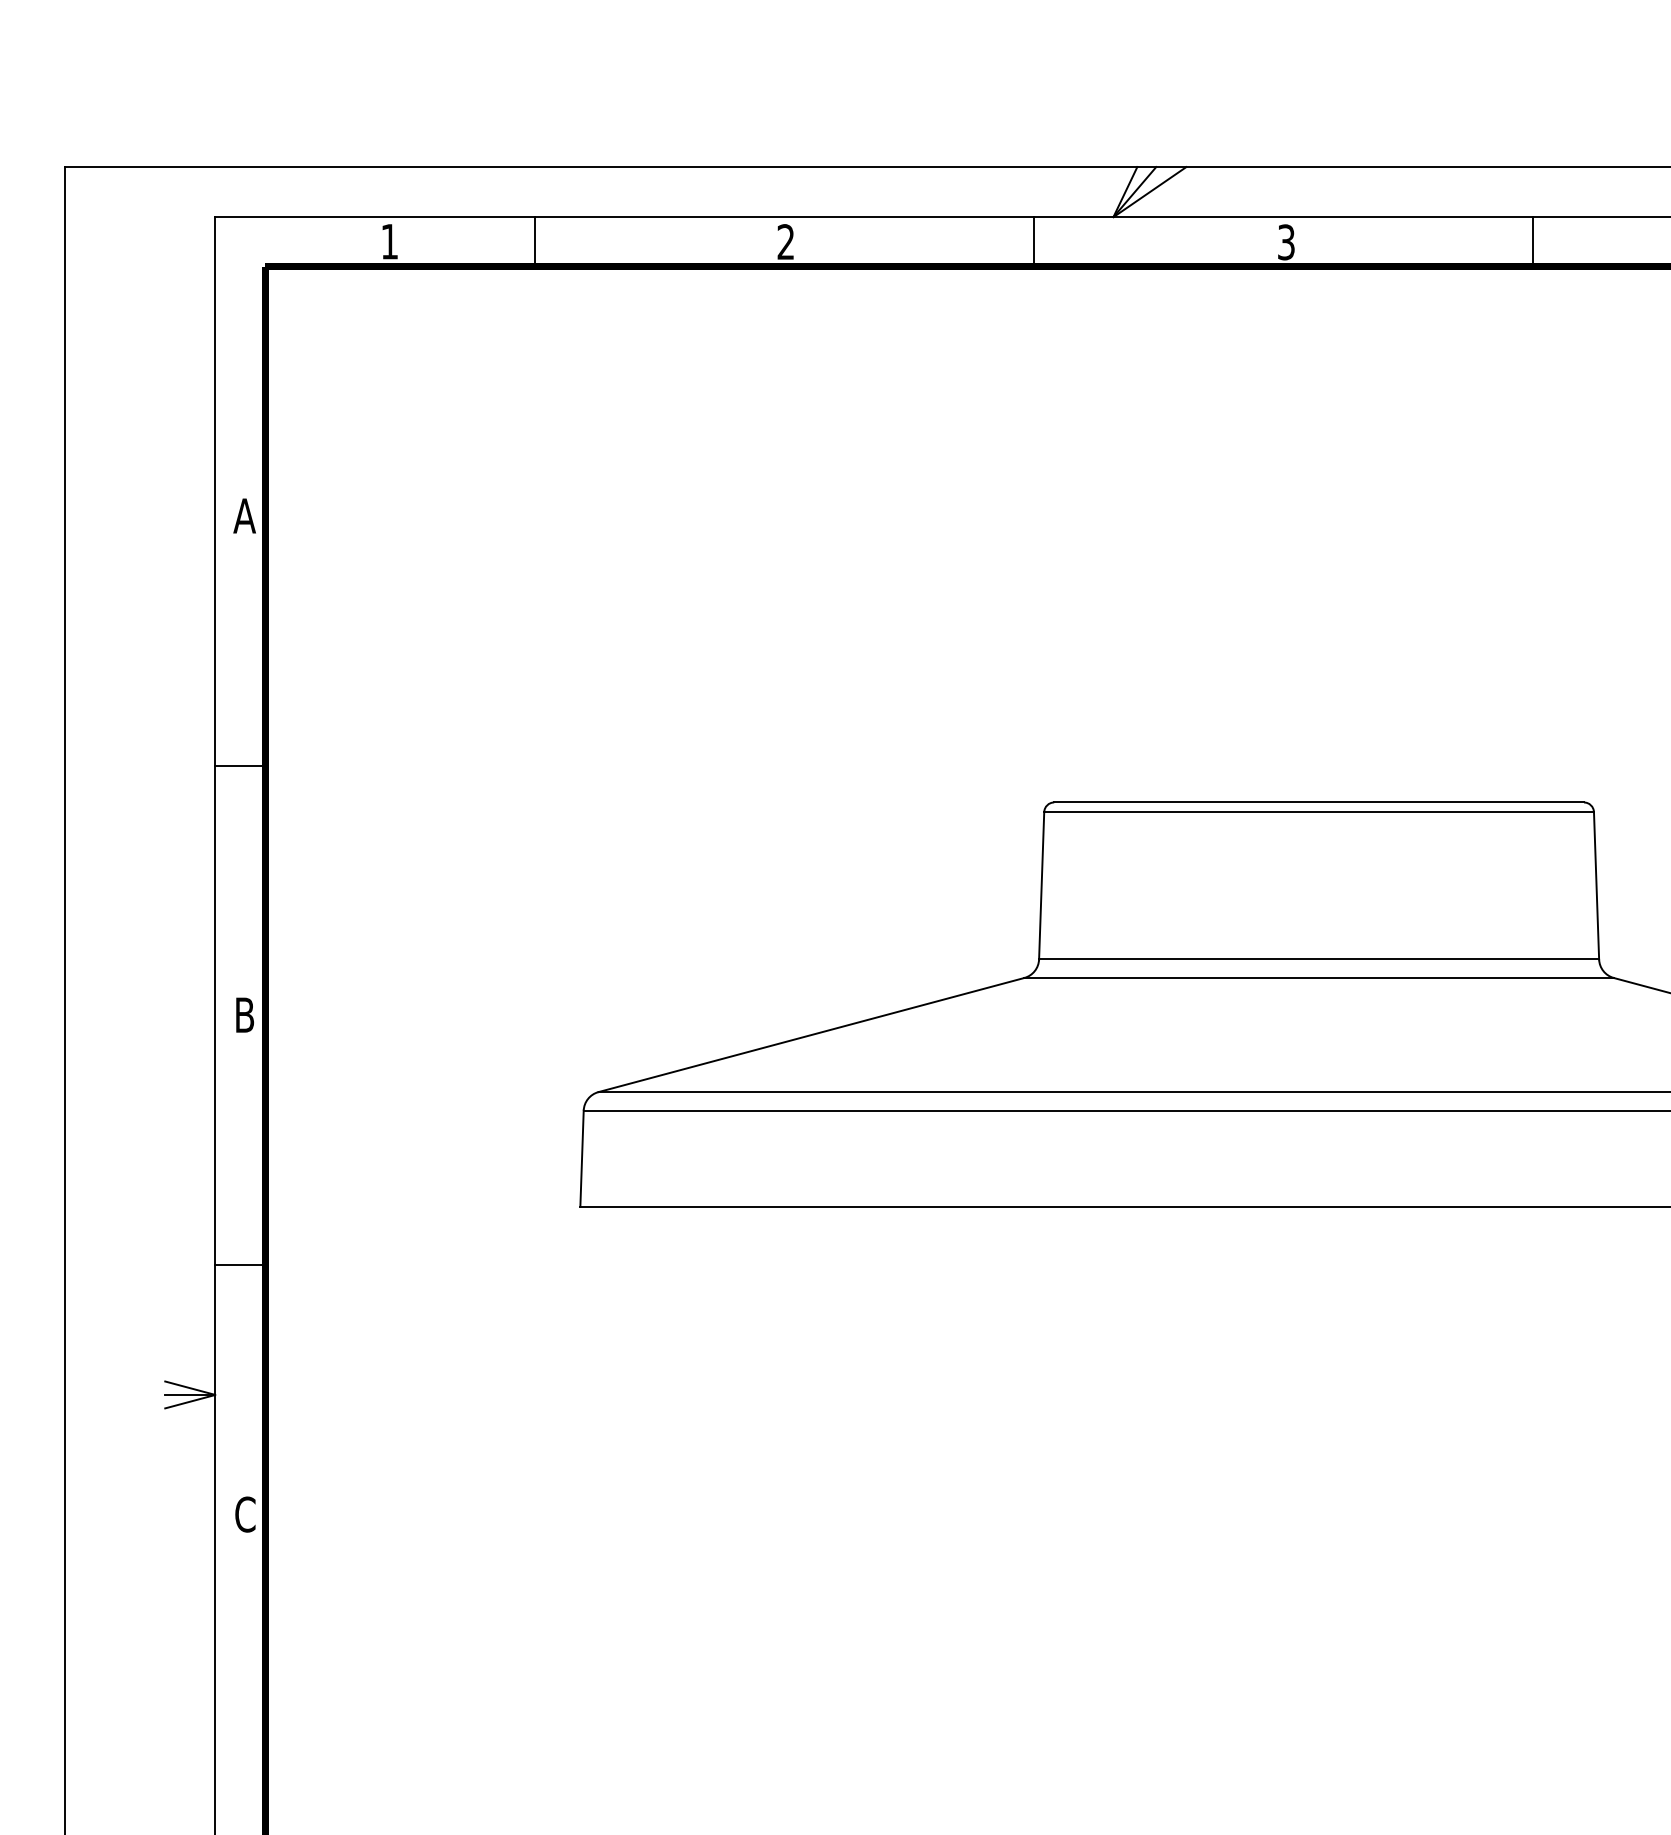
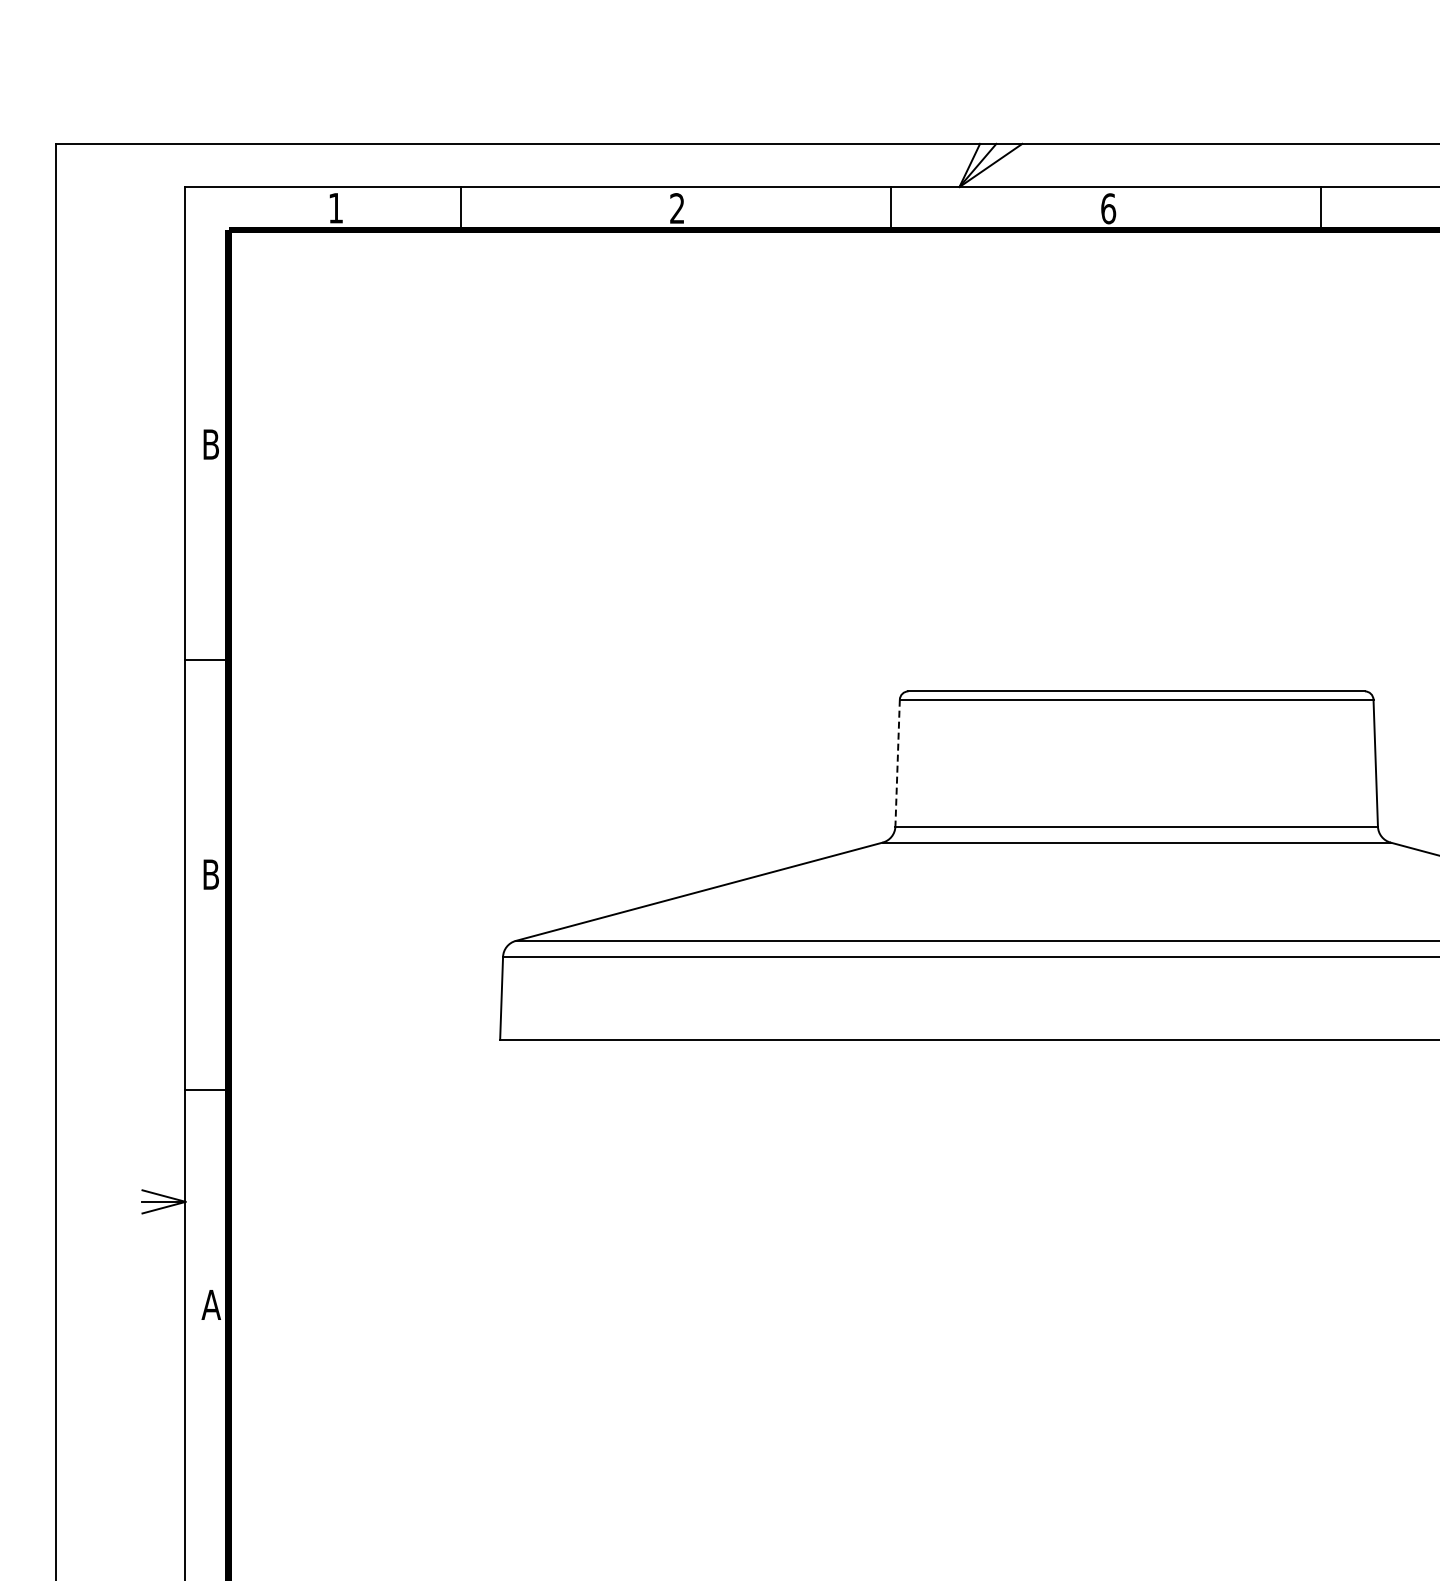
text: (1286, 242) -> (1108, 208), 3 -> 6
text: (244, 515) -> (210, 444), A -> B
line: (1041, 886) -> (897, 763), solid -> dashed
text: (245, 1514) -> (211, 1304), C -> A

